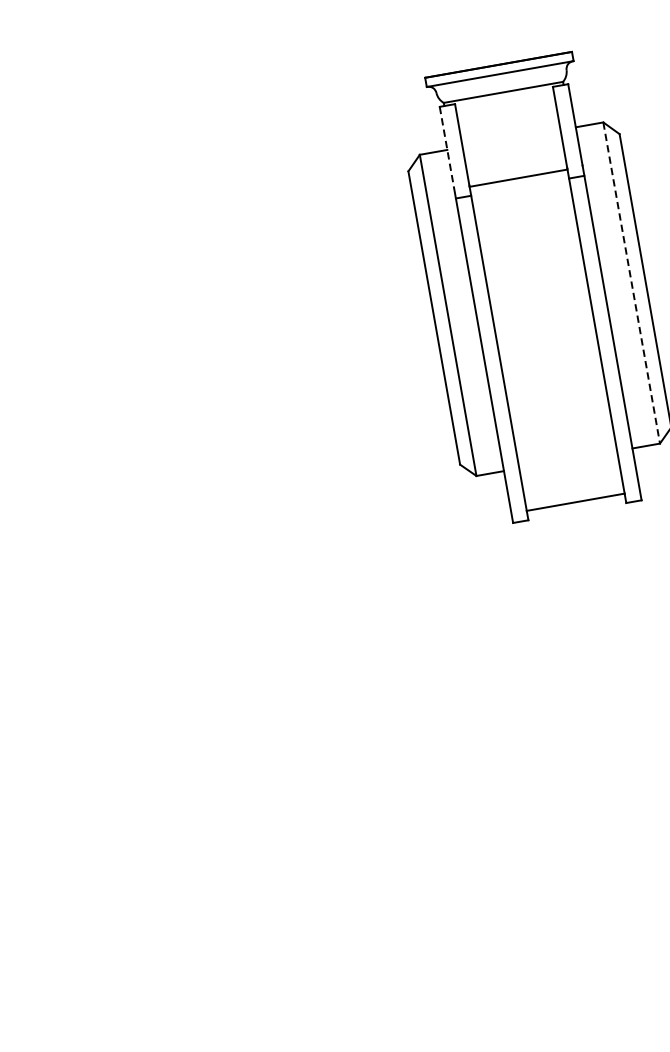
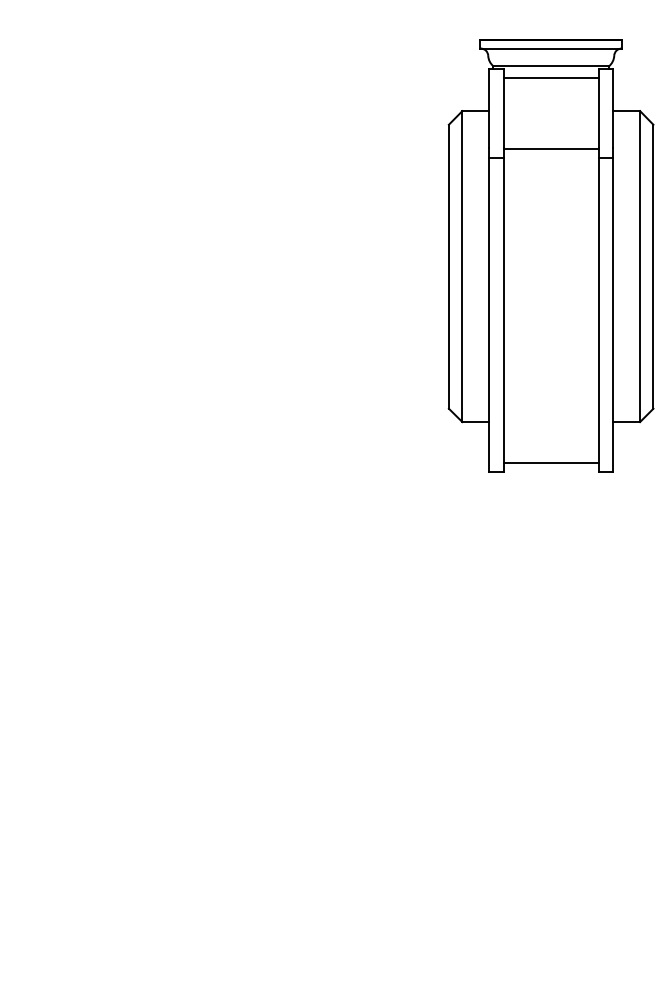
line: (504, 105) -> (550, 78), added
line: (447, 148) -> (489, 109), dashed -> solid
line: (632, 283) -> (640, 267), dashed -> solid

